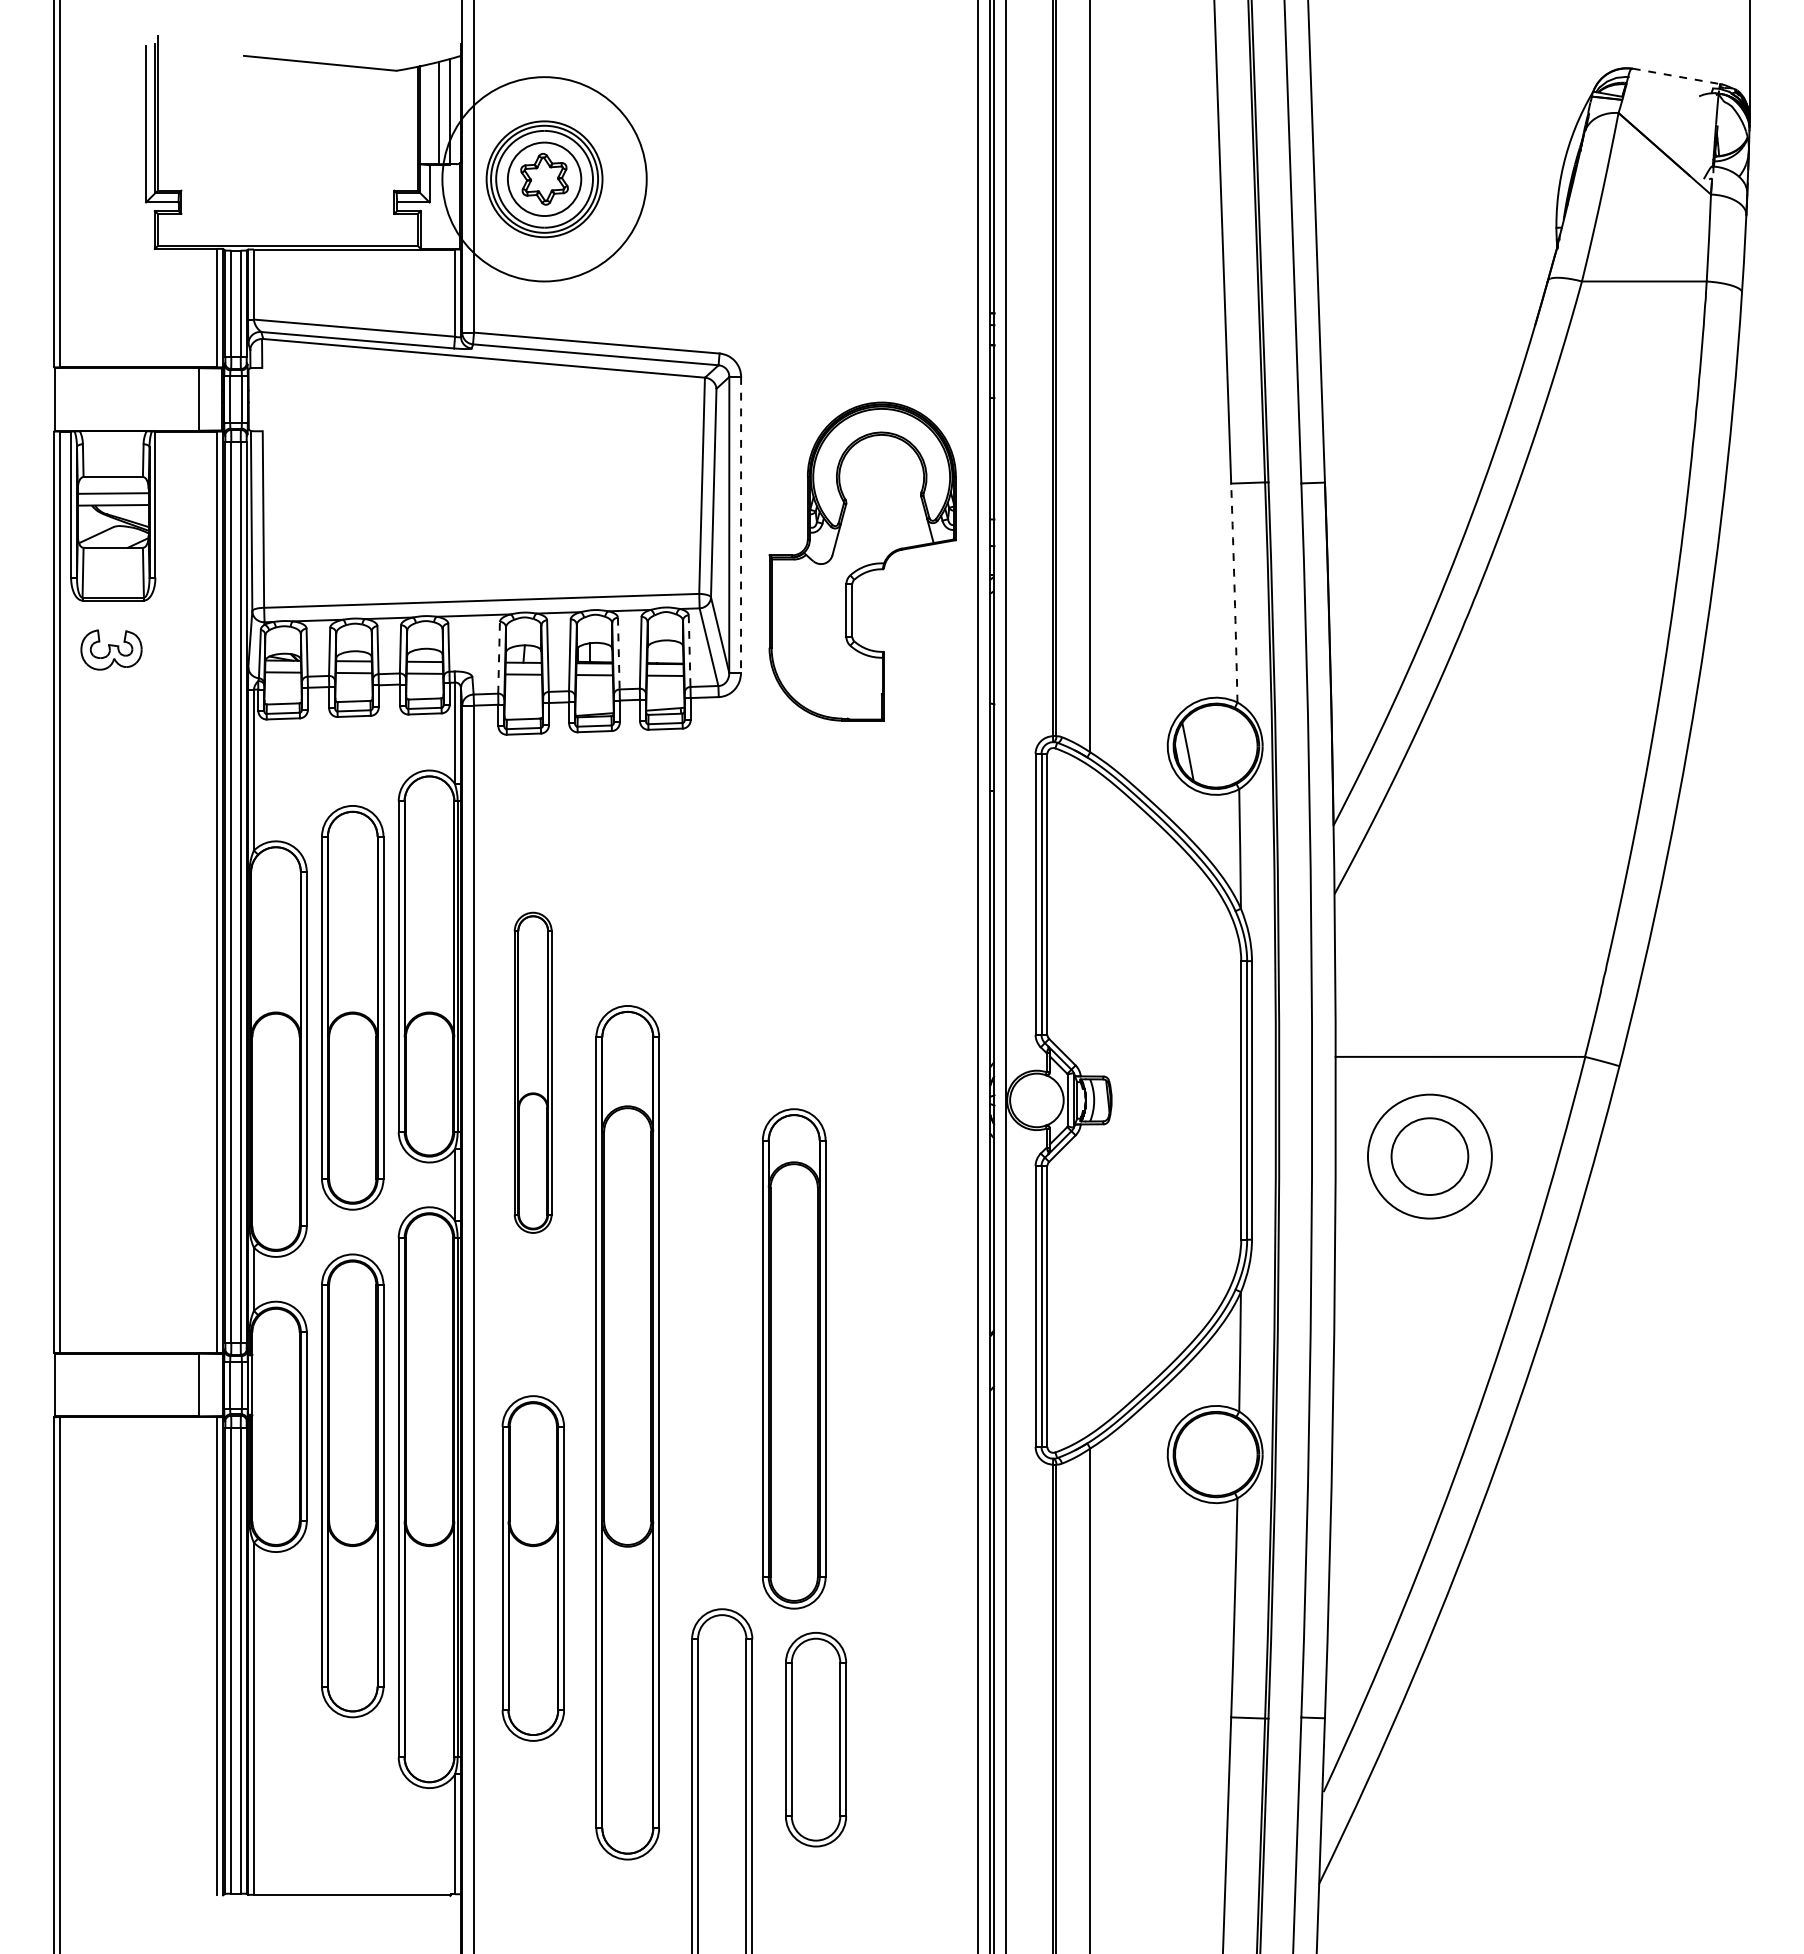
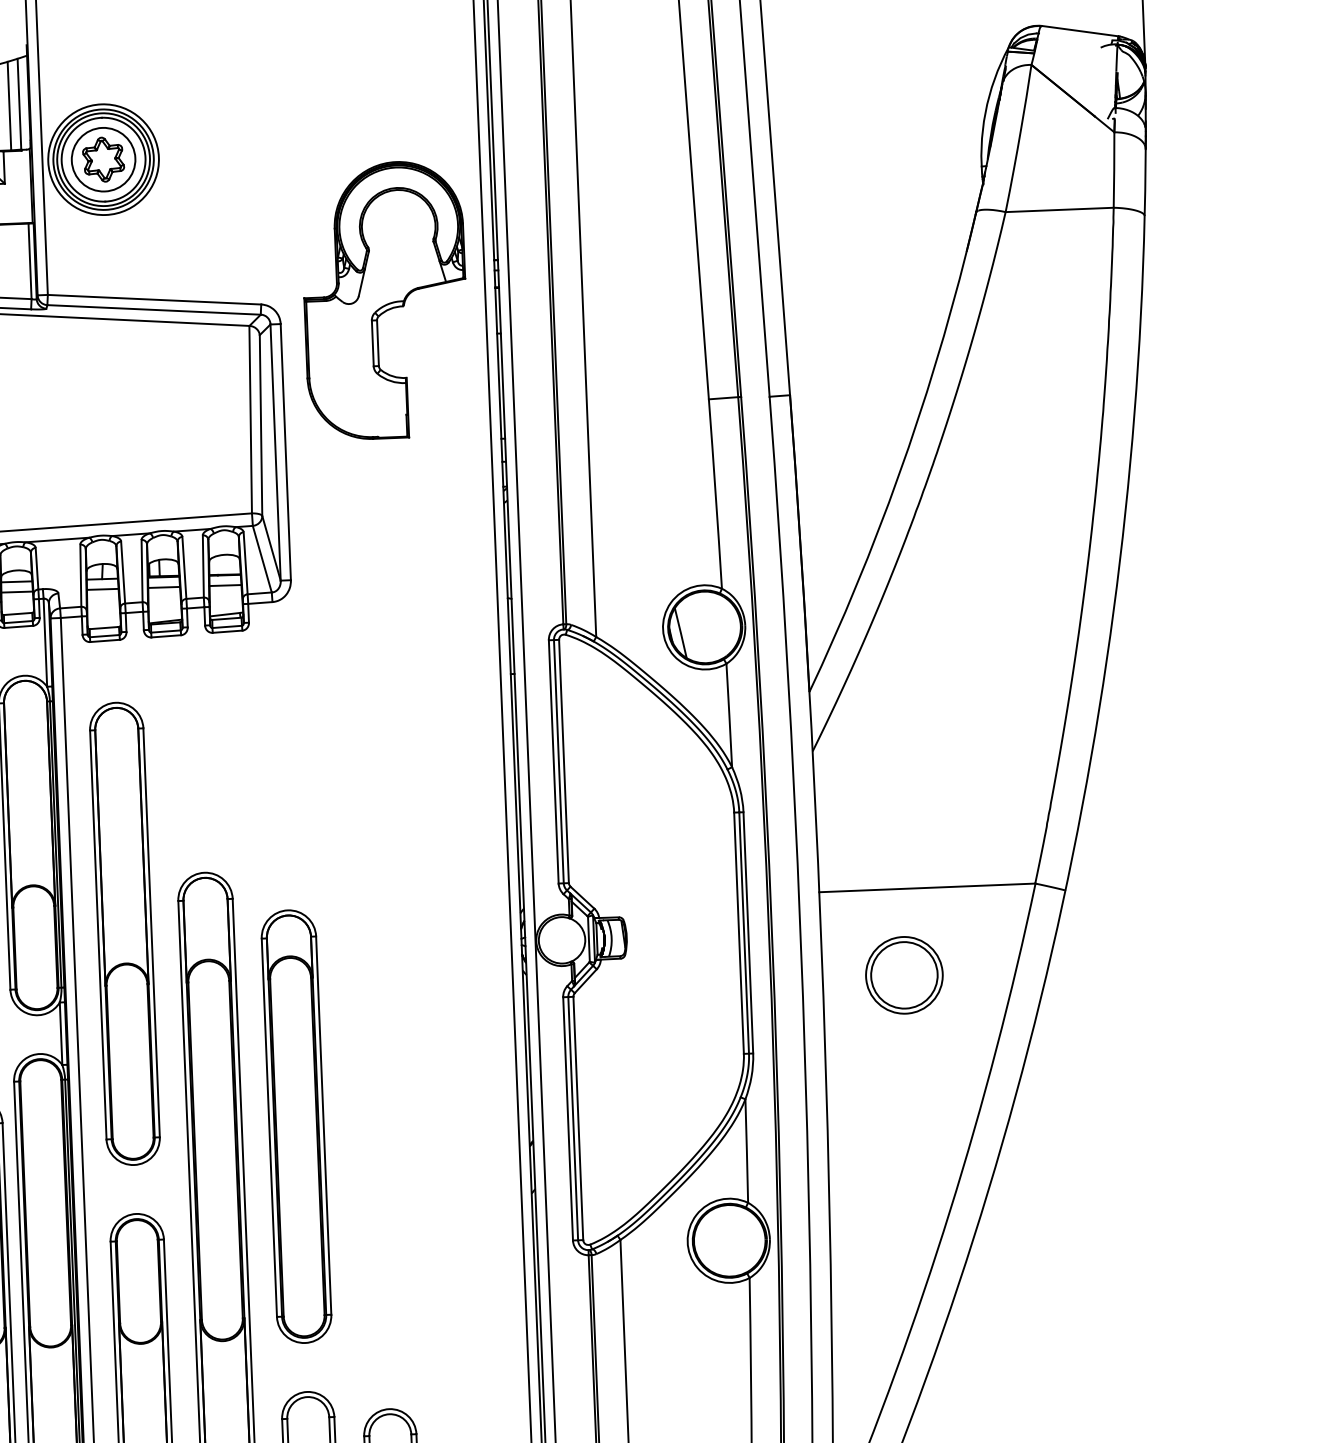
line: (1676, 76) -> (1080, 31), dashed -> solid
circle: (544, 179) -> (103, 159), size x0.62
line: (741, 524) -> (286, 451), dashed -> solid
part: (862, 561) -> (385, 300), moved
arc: (1234, 593) -> (715, 494), dashed -> solid
line: (689, 651) -> (245, 563), dashed -> solid
line: (618, 653) -> (184, 567), dashed -> solid
line: (499, 657) -> (81, 575), dashed -> solid
part: (532, 1072) -> (124, 933), size x1.67
circle: (1429, 1156) -> (904, 975), size x0.71
part: (794, 1358) -> (296, 1126), moved

